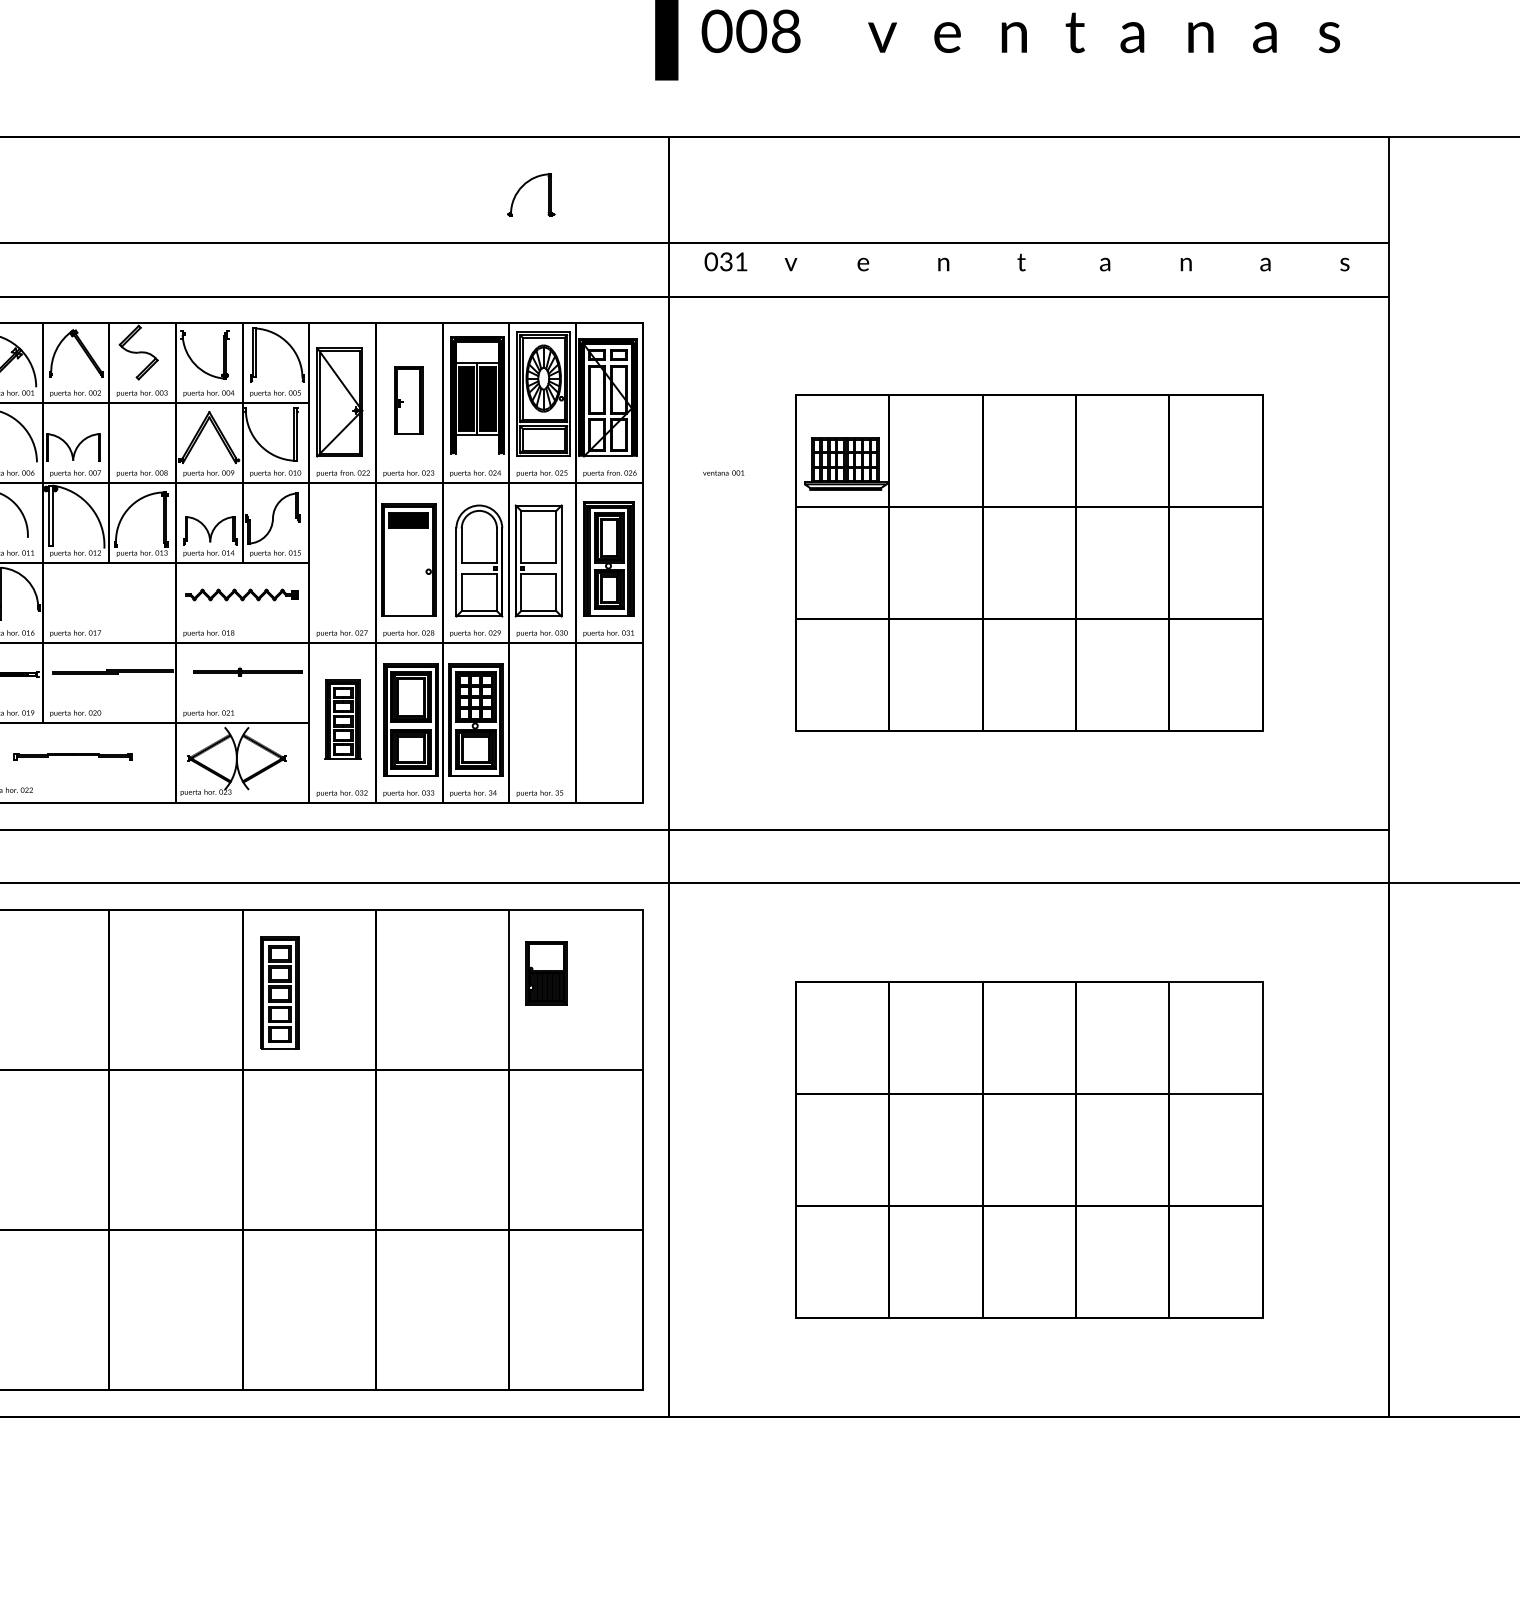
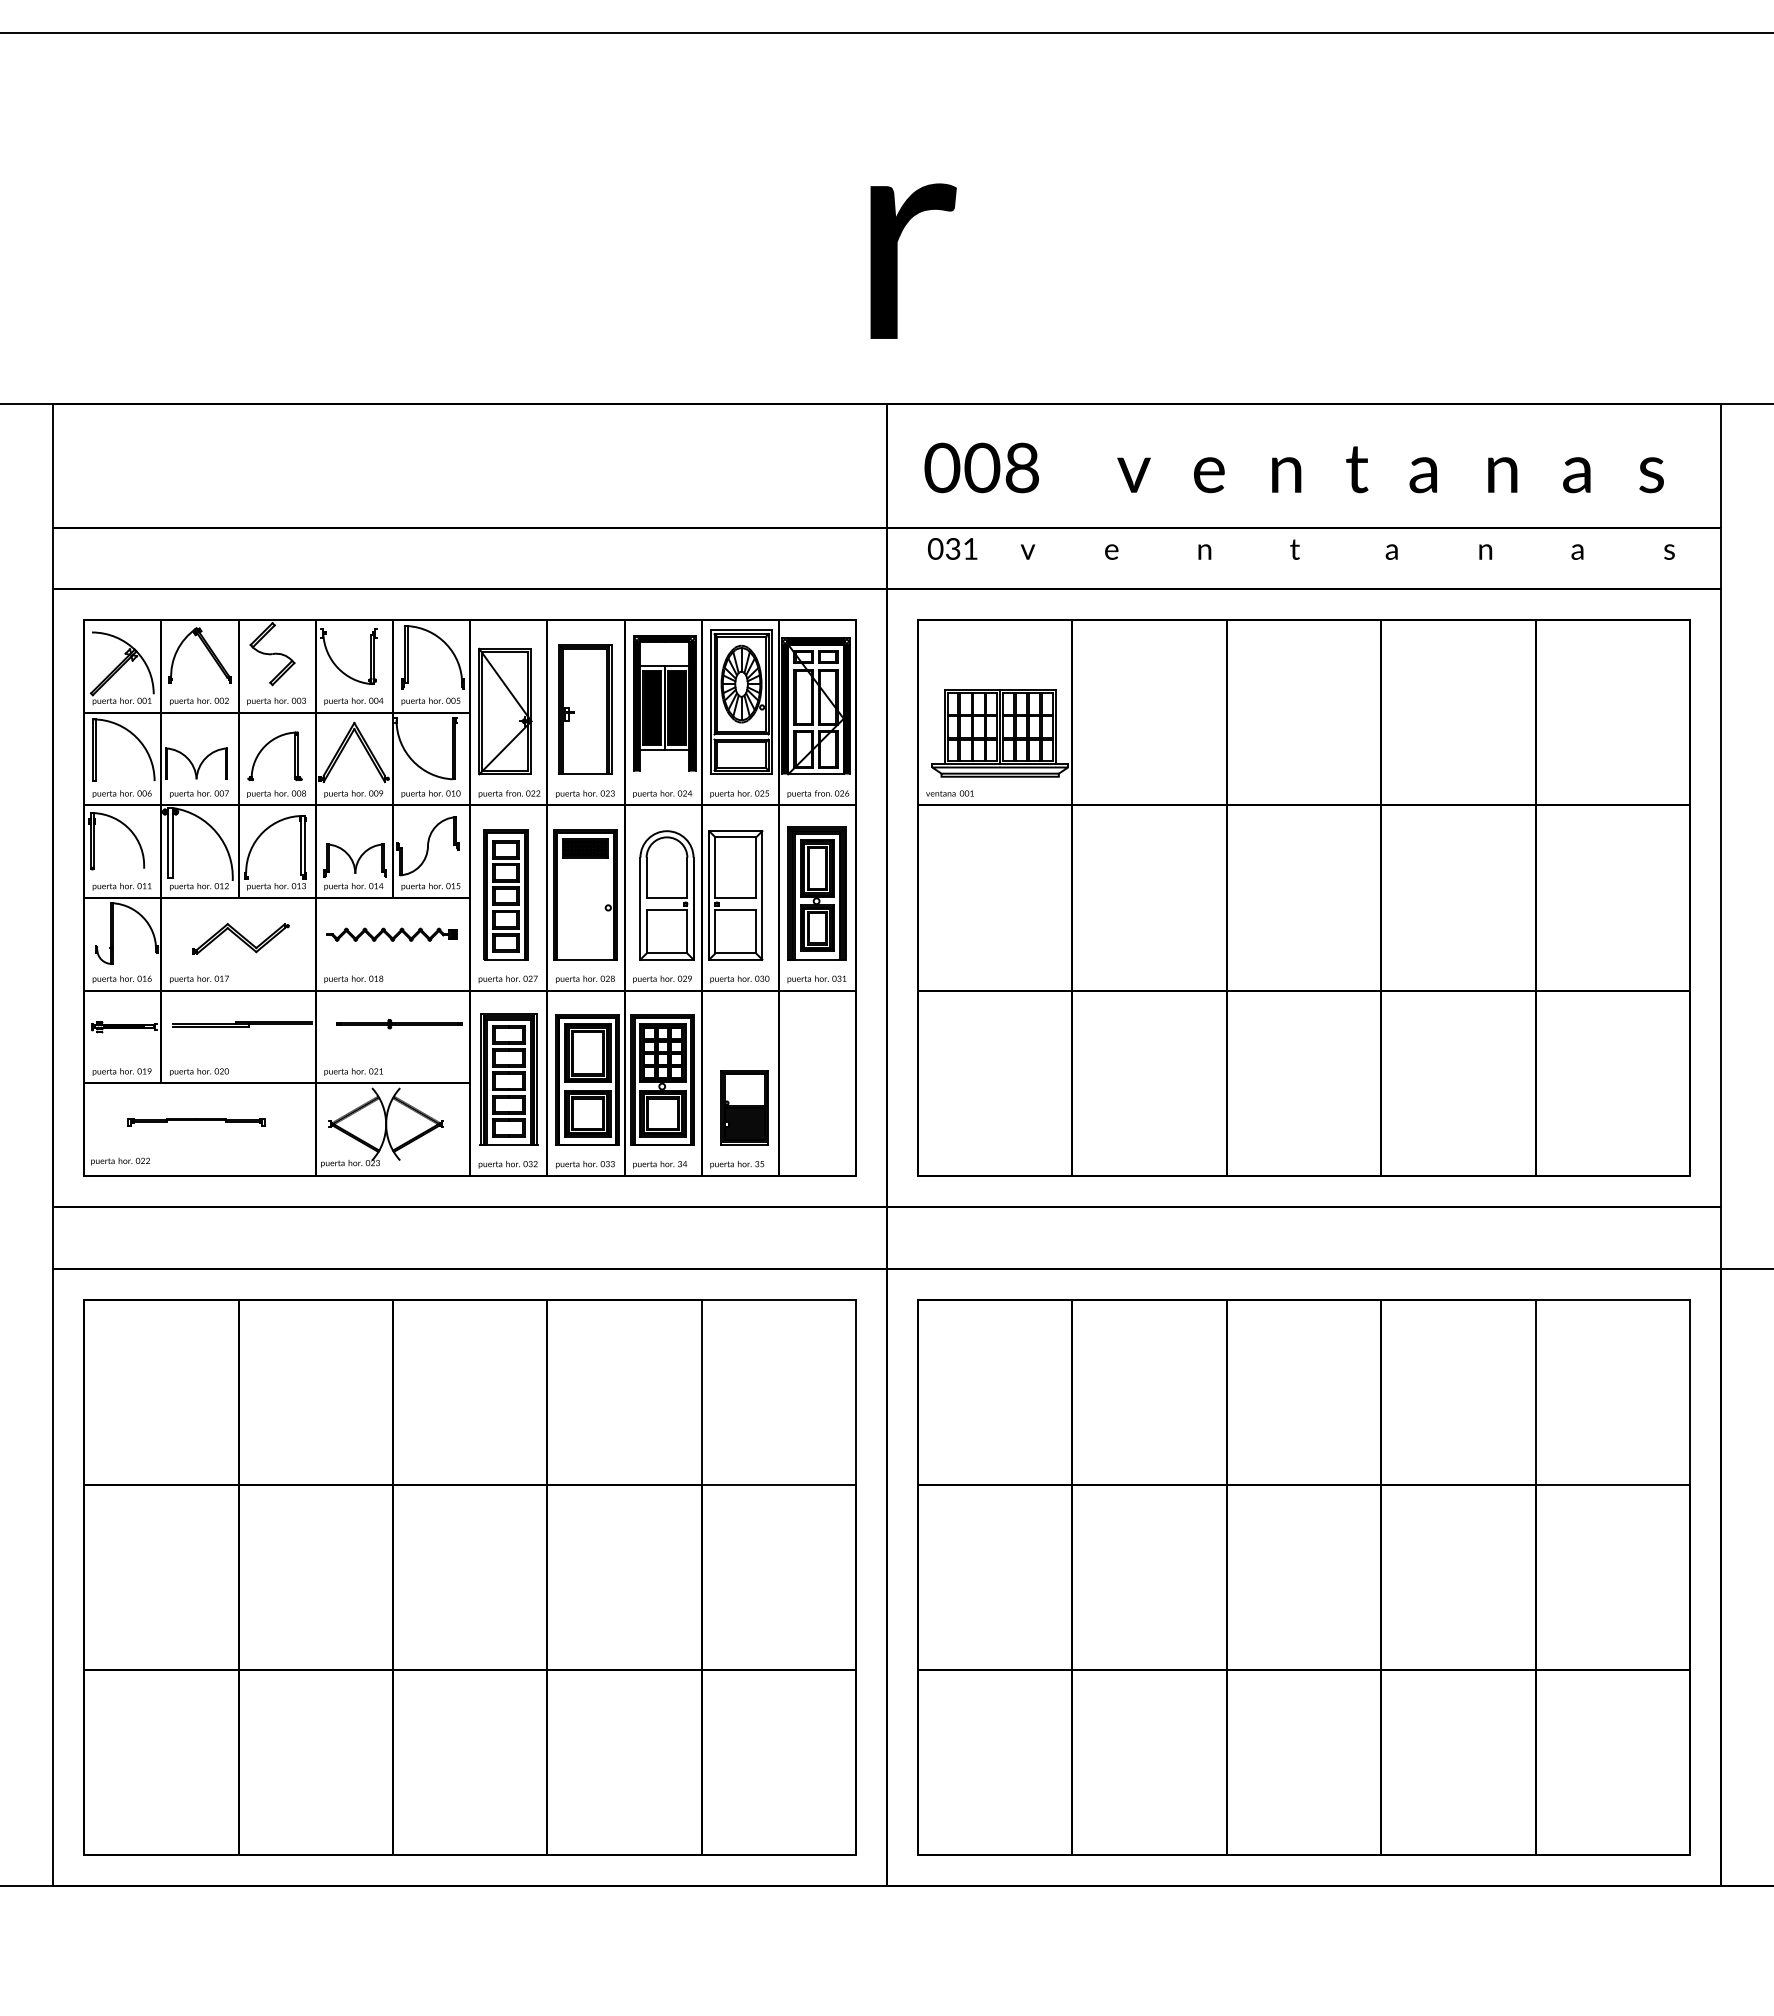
text: (1020, 30) -> (1293, 467), moved
part: (522, 187) -> (265, 747), moved
part: (408, 400) -> (585, 709), size x1.67
part: (1028, 562) -> (1303, 897), size x1.43
part: (111, 598) -> (240, 938), added
part: (342, 719) -> (508, 1079), size x1.43
part: (546, 972) -> (744, 1107), moved
part: (279, 992) -> (505, 894), moved
part: (1028, 1149) -> (1303, 1577), size x1.43

